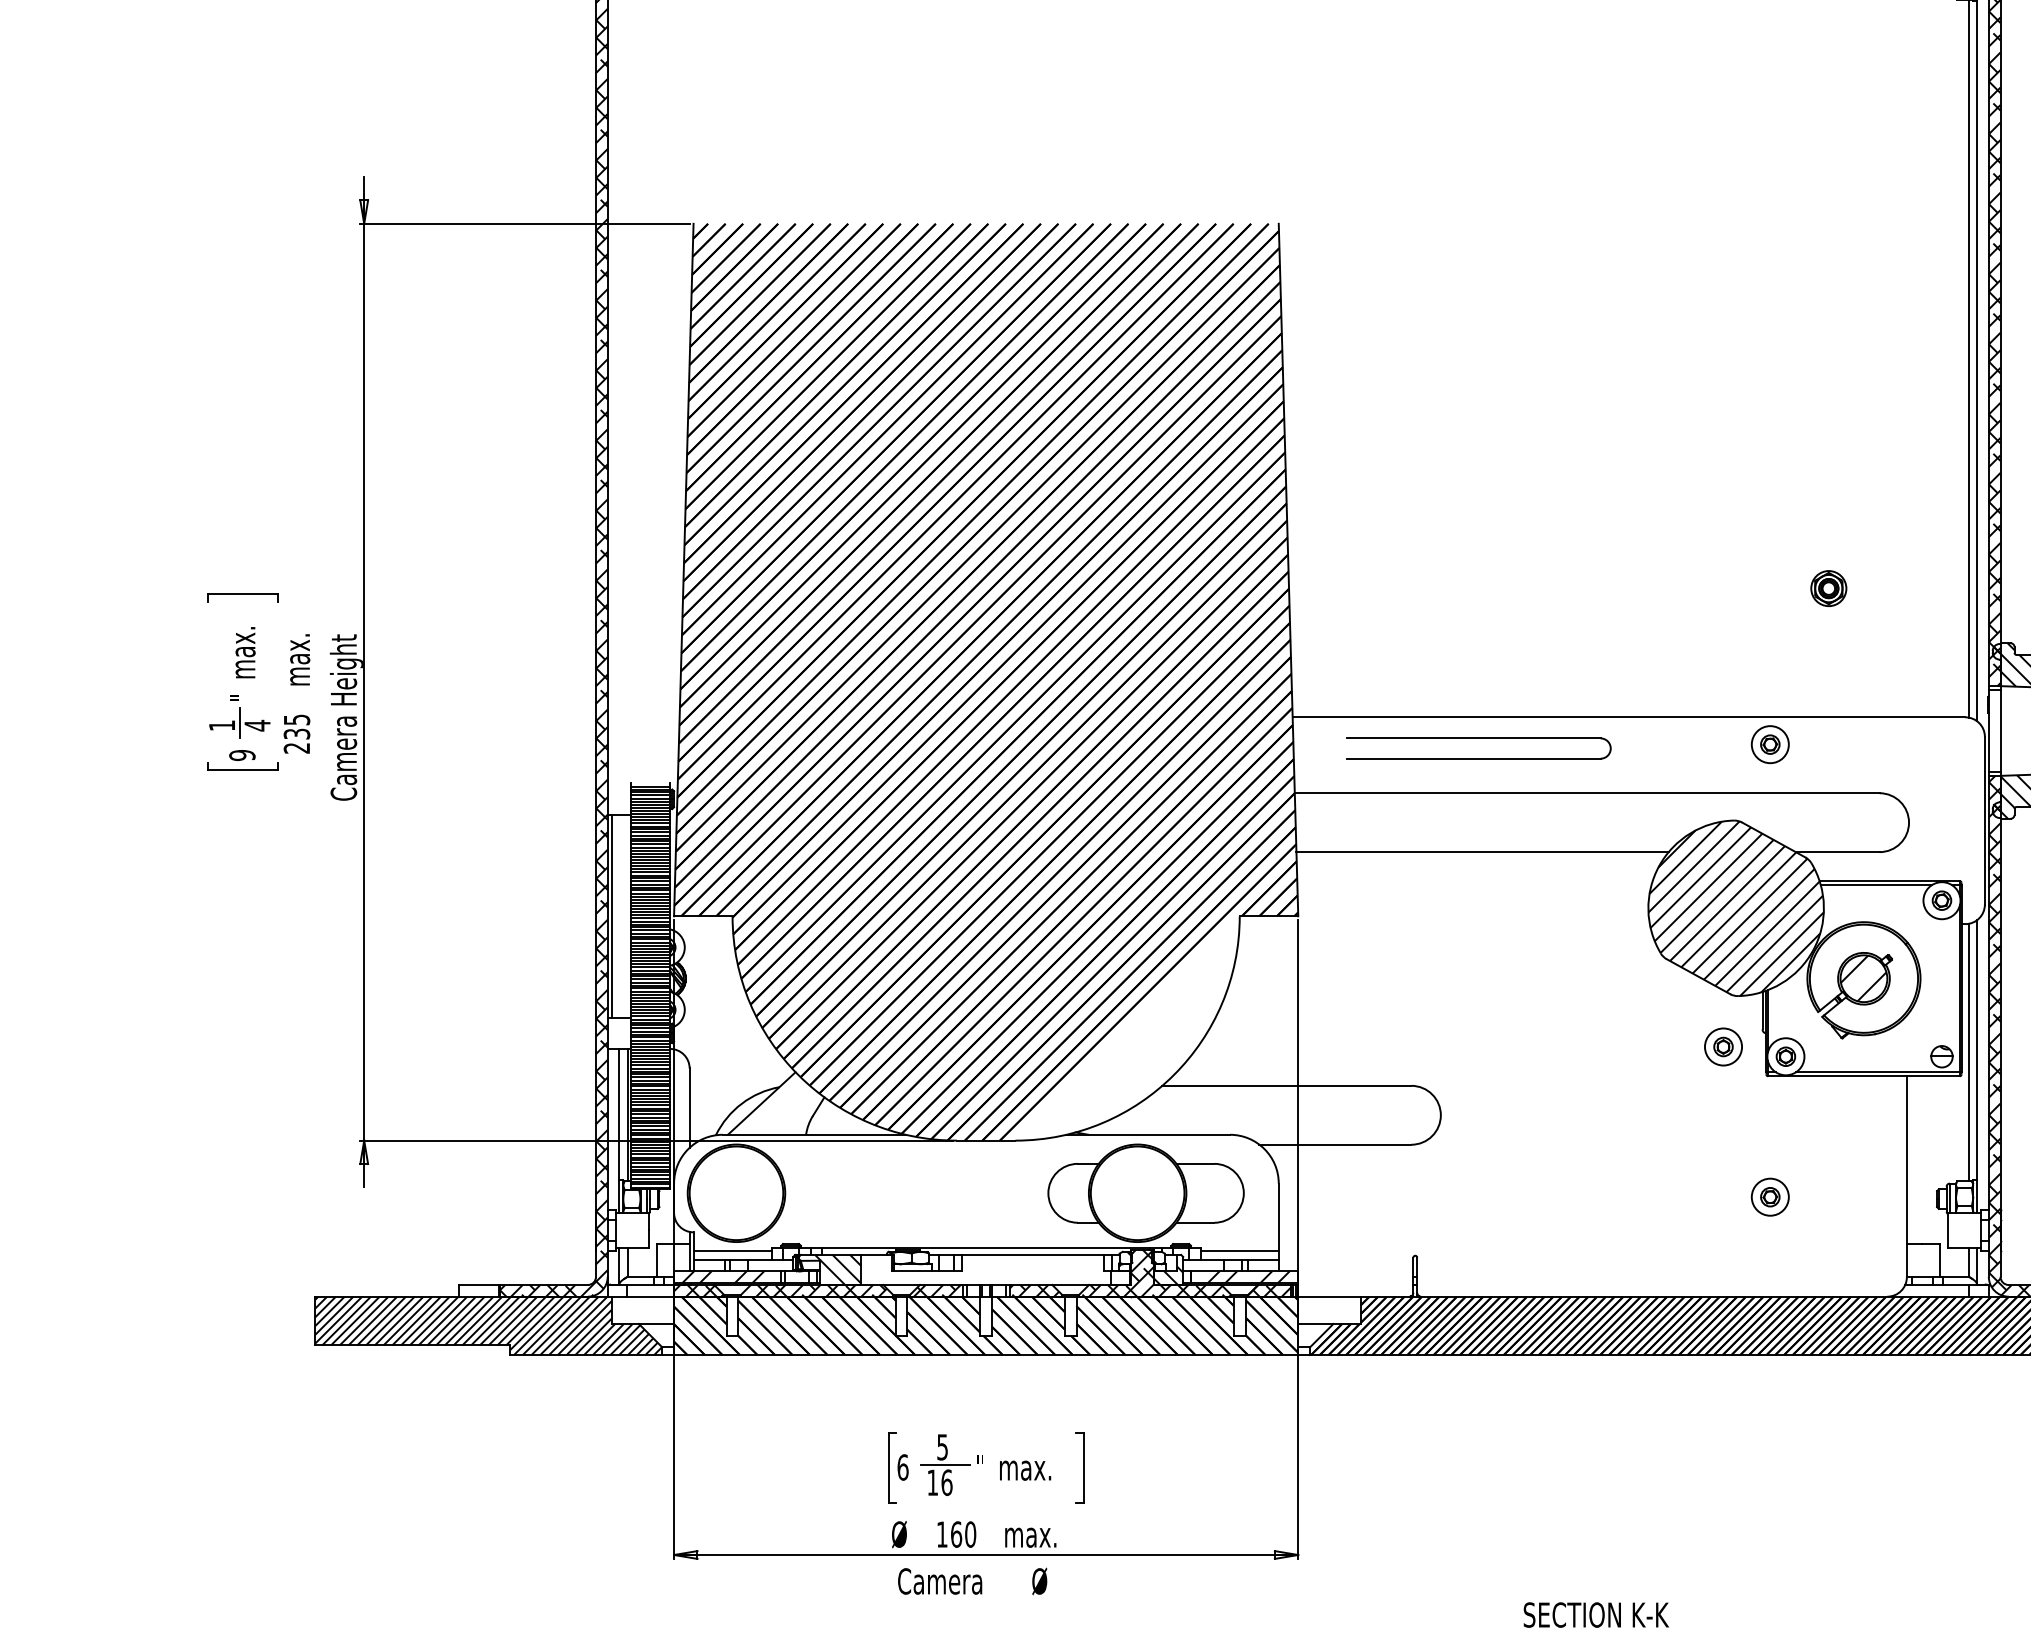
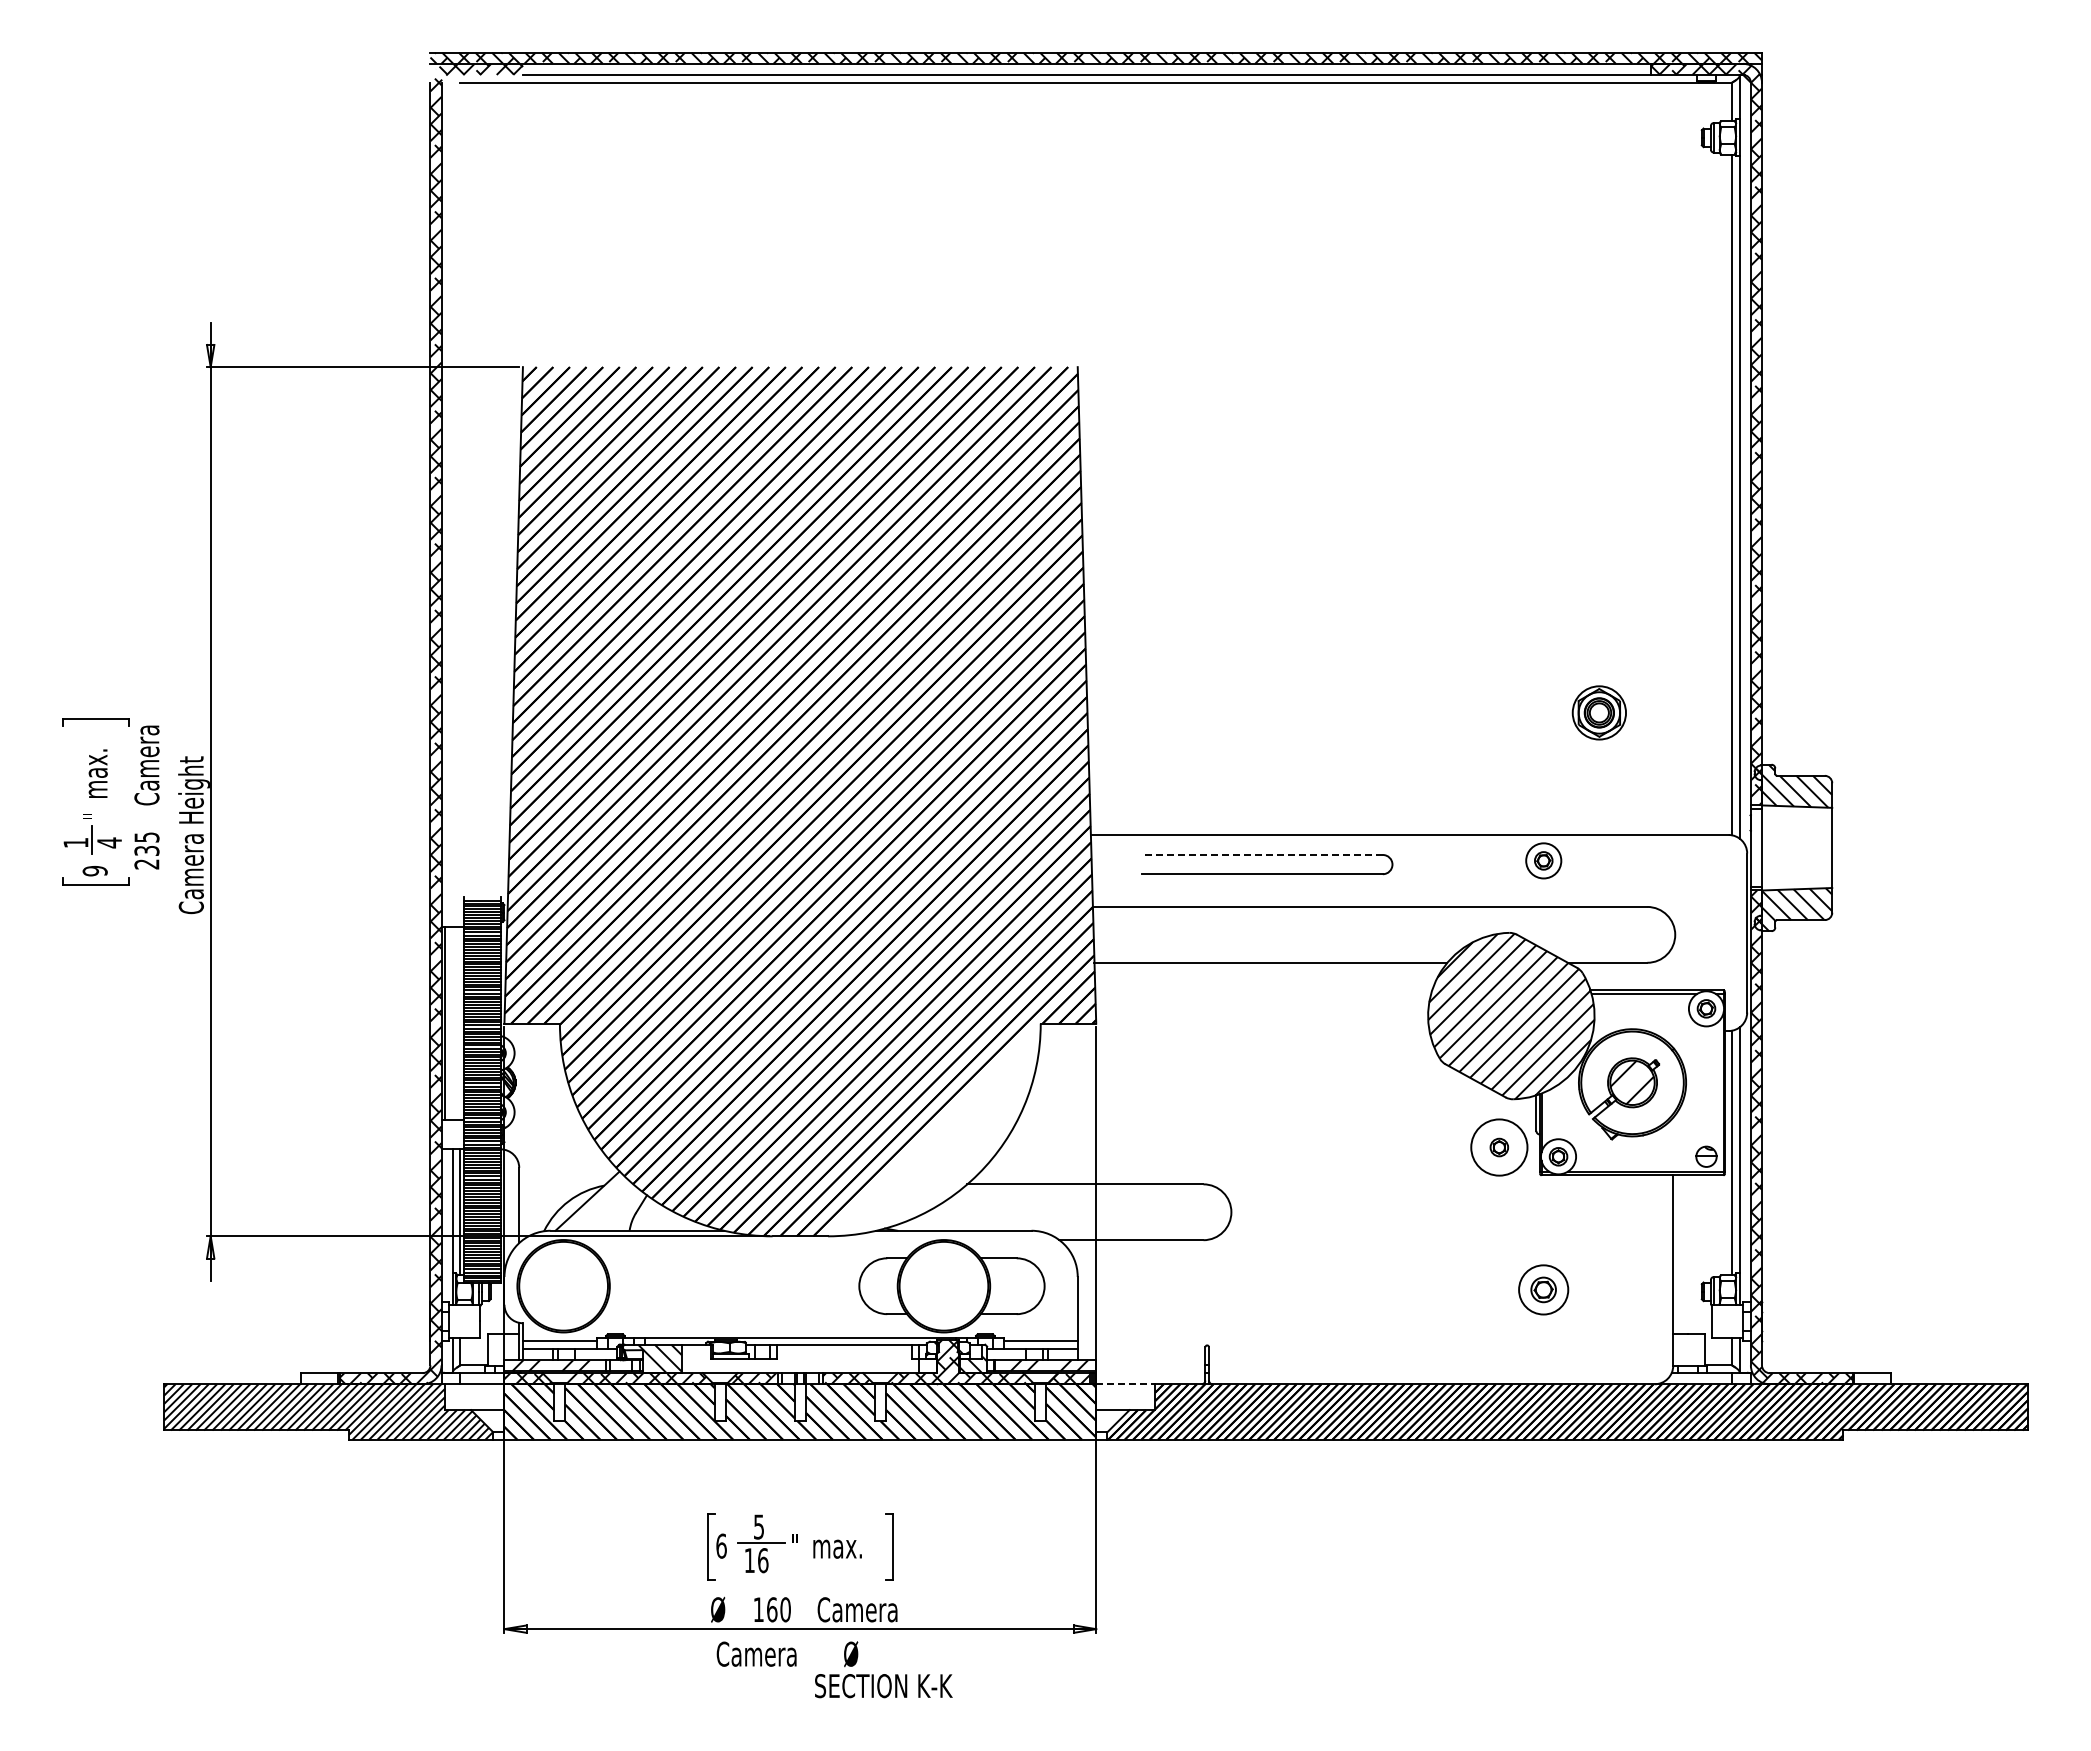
part: (1828, 588) -> (1598, 712), size x1.6
text: (296, 644) -> (146, 765), max. -> Camera
line: (1473, 737) -> (1262, 854), solid -> dashed
circle: (1722, 1046) -> (1498, 1147), size x1.6
part: (1770, 1196) -> (1543, 1289), size x1.4
line: (1329, 1296) -> (1125, 1384), solid -> dashed
text: (1046, 1534) -> (857, 1609), max. -> Camera
text: (1596, 1615) -> (883, 1686), moved

